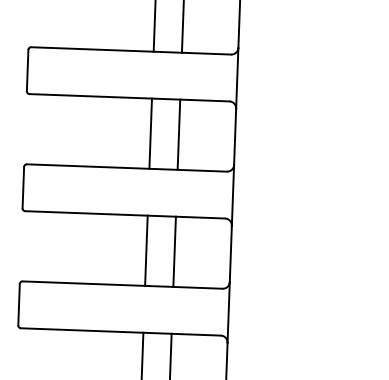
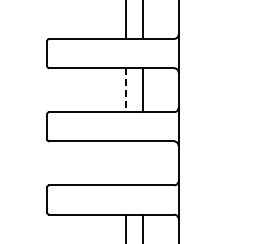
line: (150, 134) -> (125, 90), solid -> dashed
line: (145, 250) -> (125, 163), removed
line: (174, 251) -> (143, 163), removed

